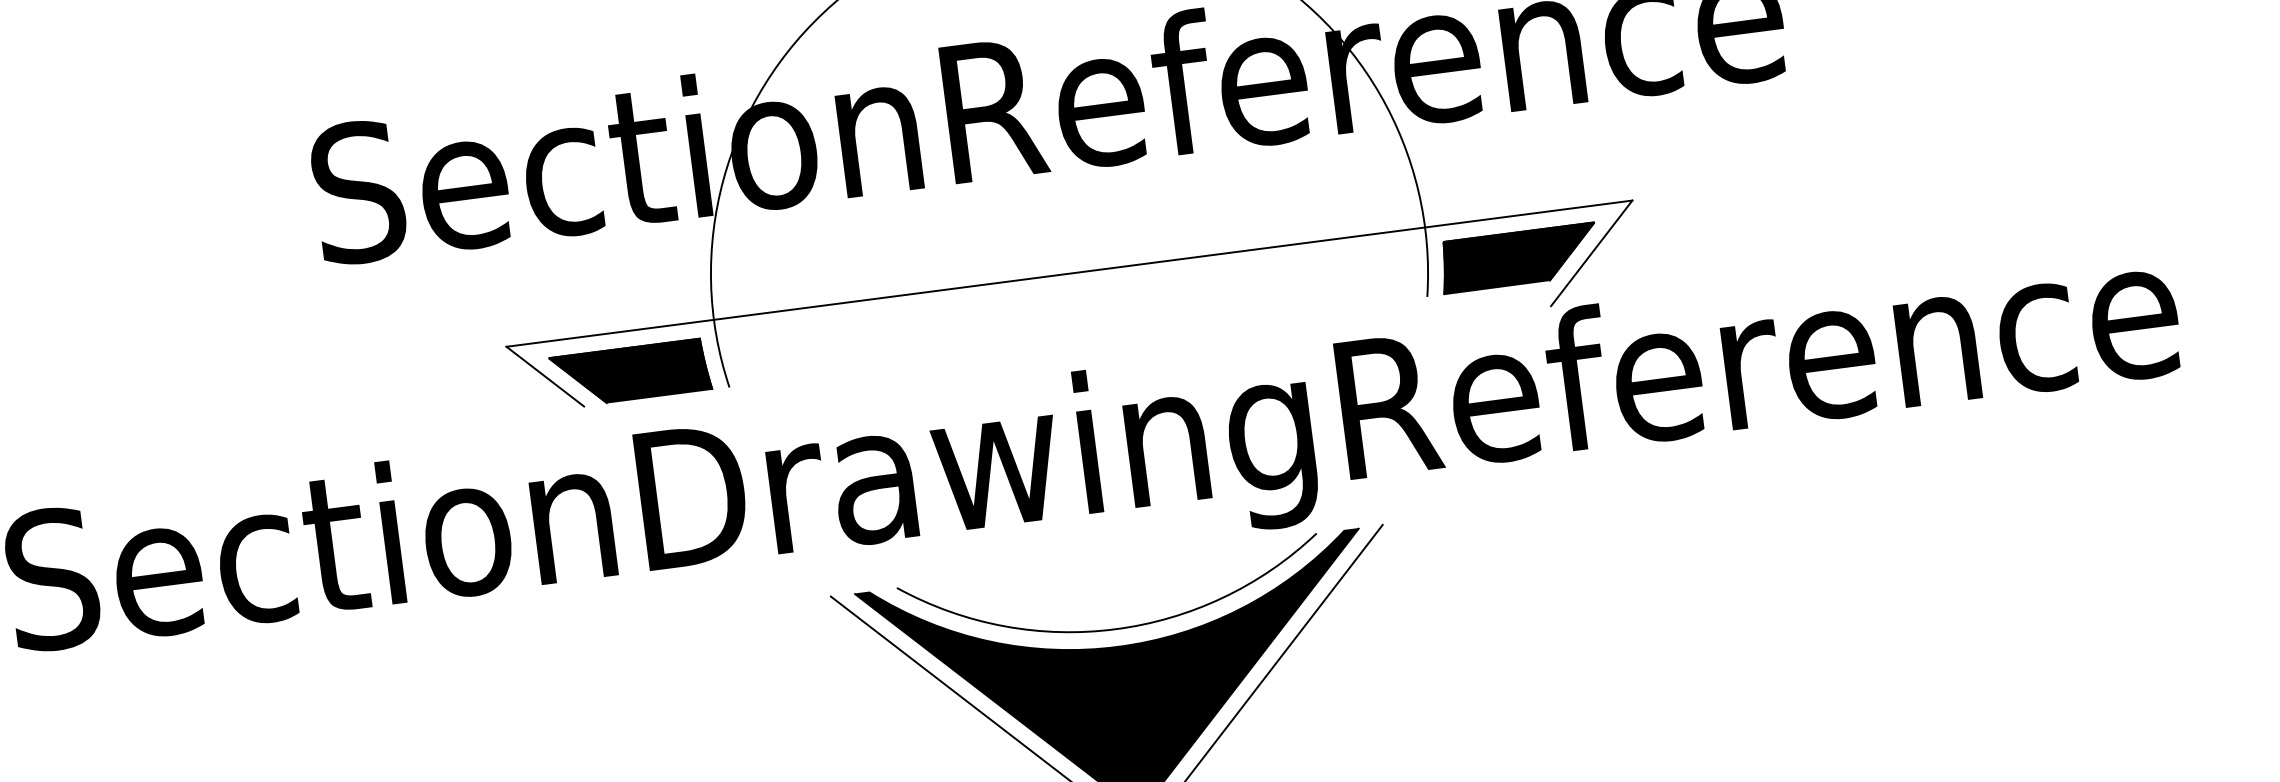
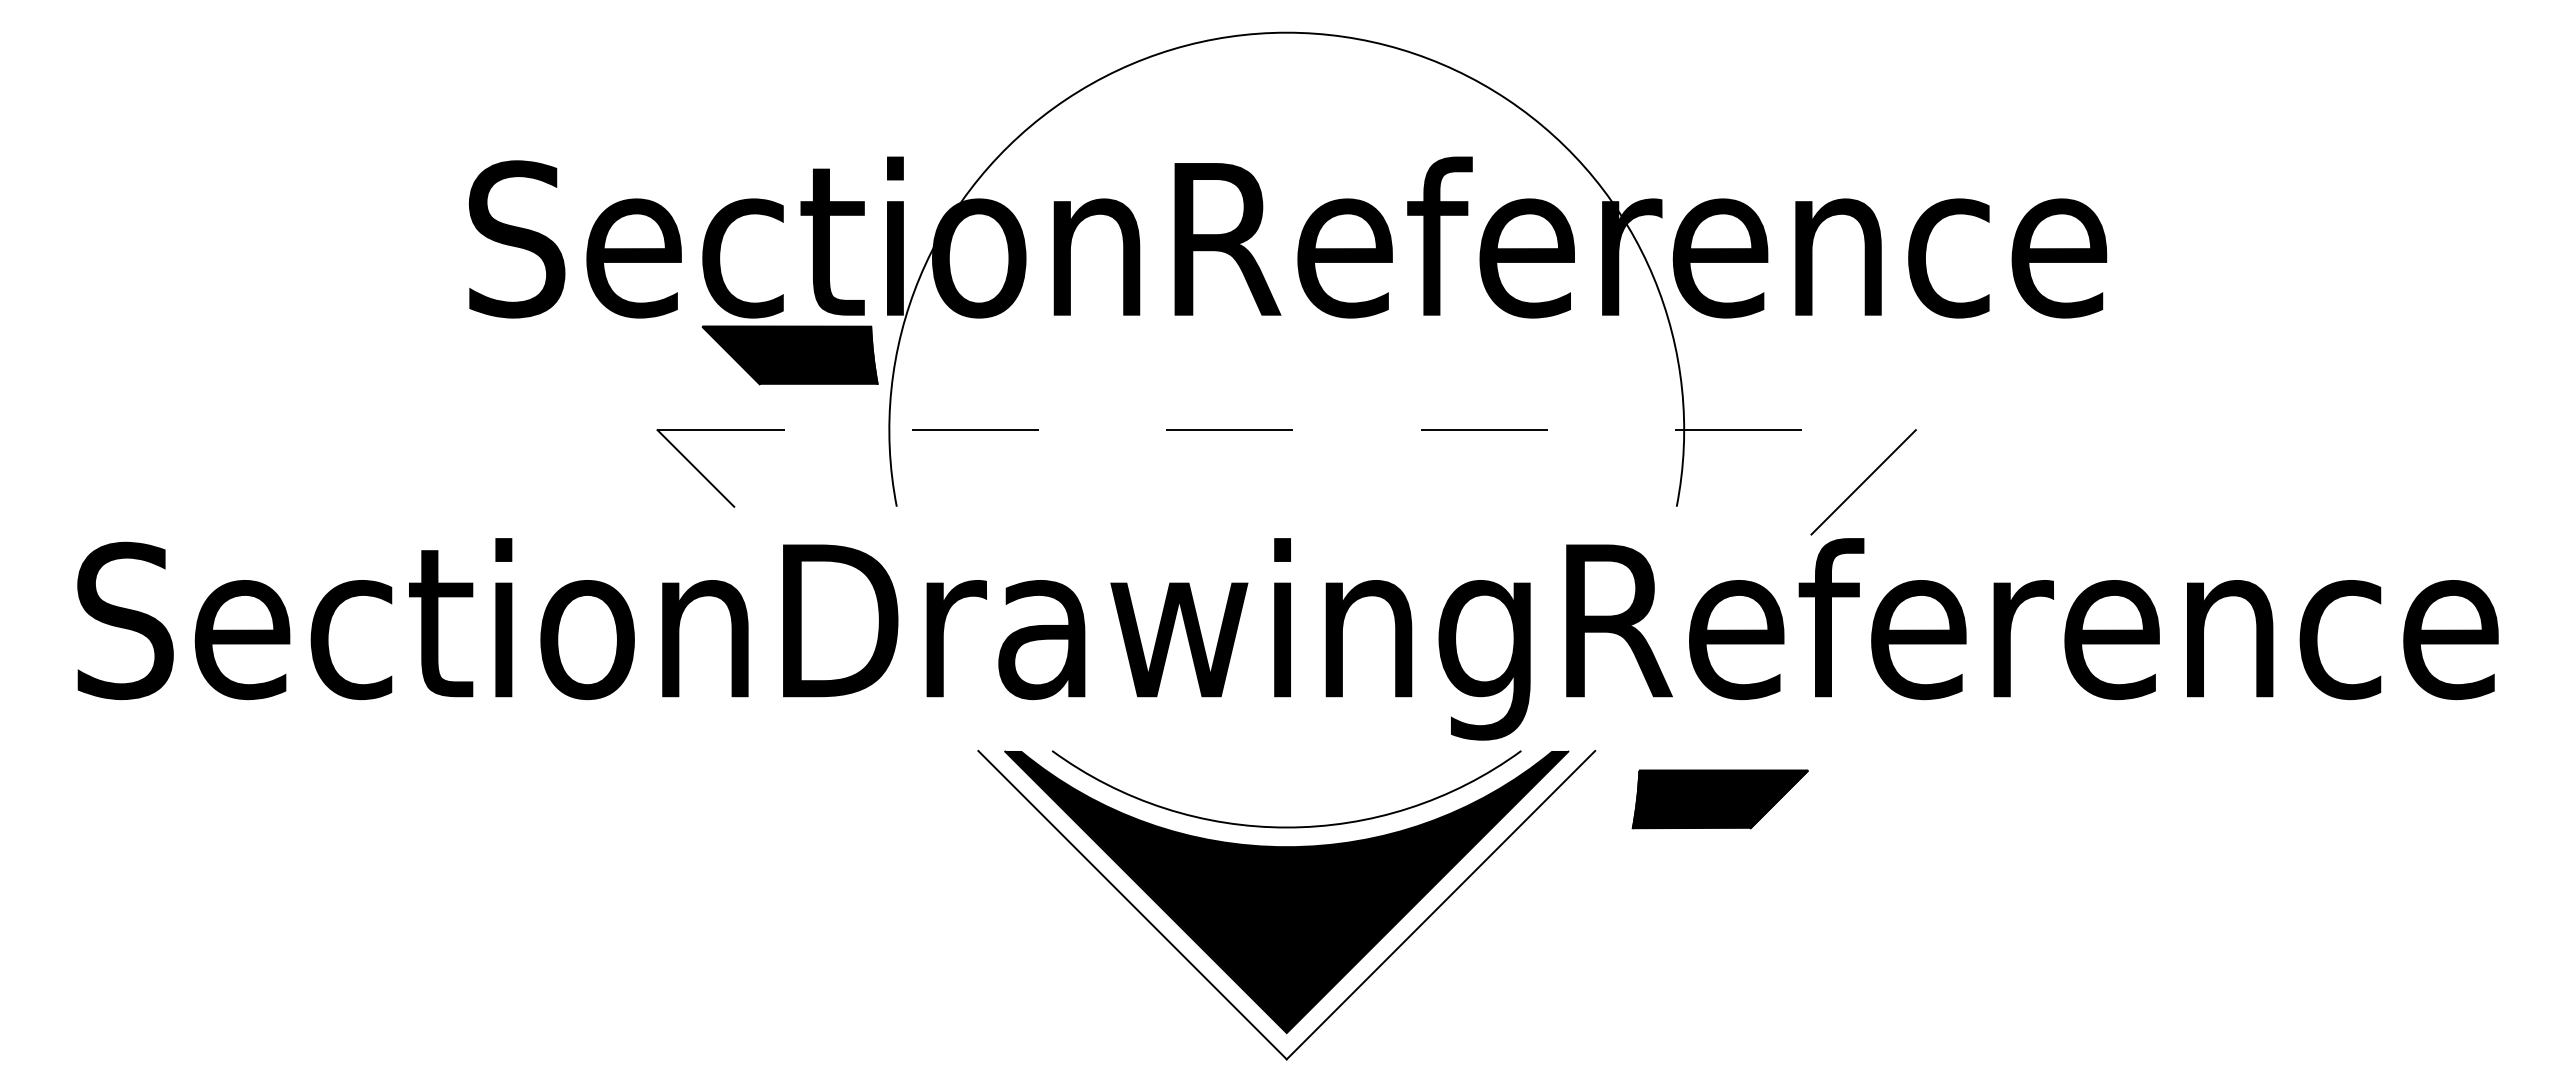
part: (1518, 258) -> (1719, 799), moved
line: (1070, 273) -> (1287, 430), solid -> dashed
part: (630, 373) -> (789, 355), moved

